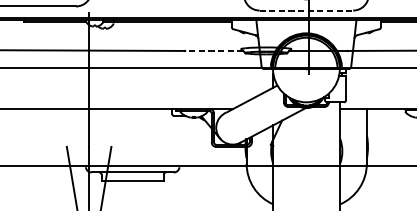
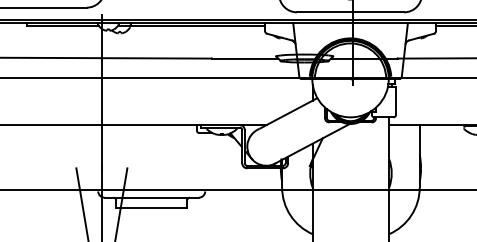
line: (306, 10) -> (350, 12), dashed -> solid
line: (213, 50) -> (244, 58), dashed -> solid

